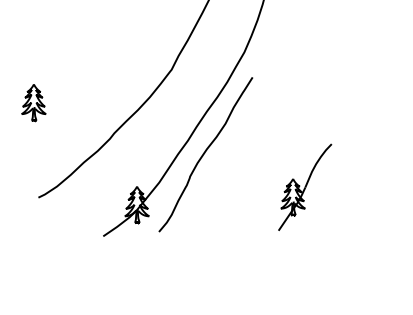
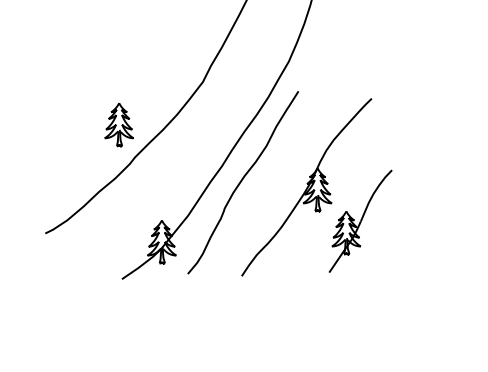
part: (33, 103) -> (118, 125), moved
part: (259, 158) -> (306, 187), added

